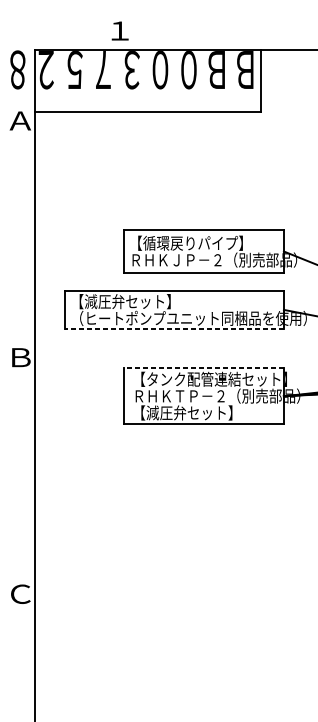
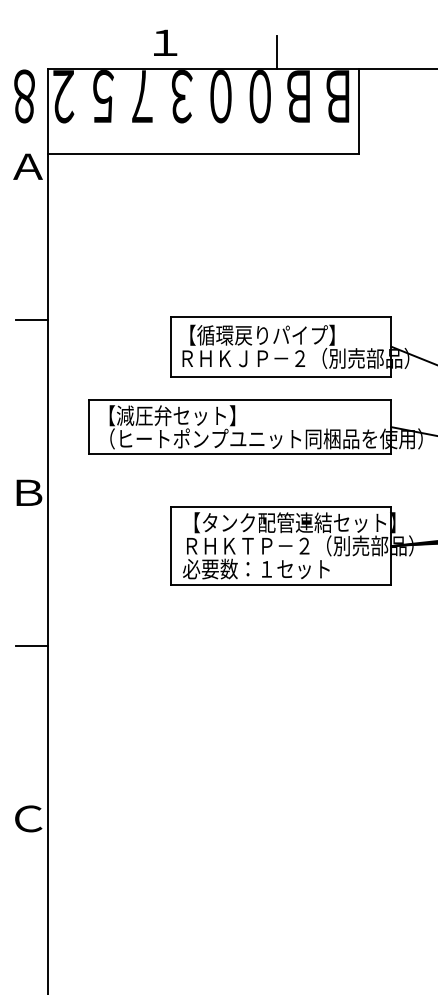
line: (200, 38) -> (276, 52), added
line: (22, 232) -> (31, 320), added
line: (174, 329) -> (240, 453), dashed -> solid
line: (203, 368) -> (280, 507), dashed -> solid
text: (186, 412) -> (256, 568), 【減圧弁セット】 -> 必要数：１セット
line: (22, 469) -> (31, 646), added

